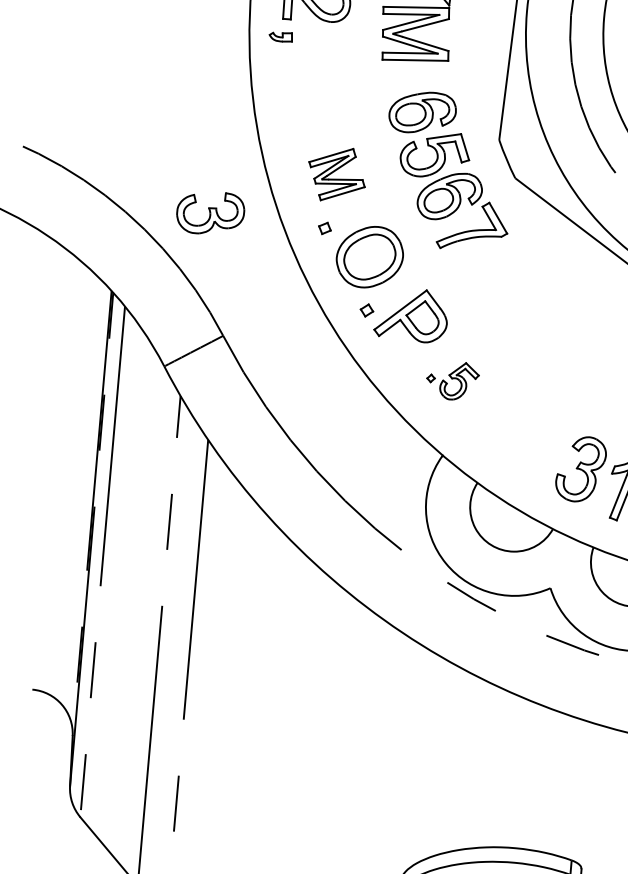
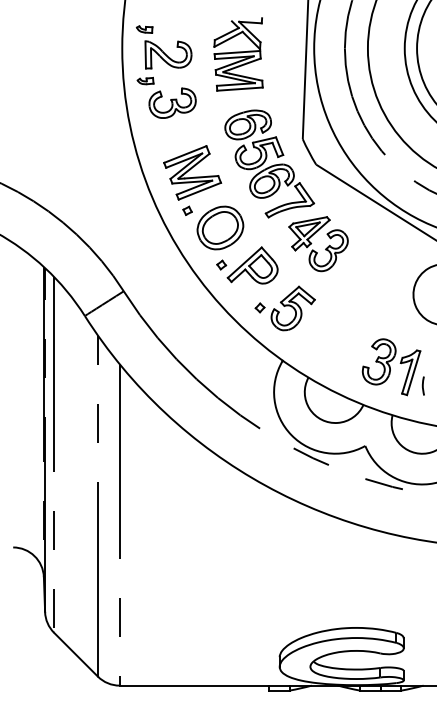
part: (336, 173) -> (192, 172), size x1.43
part: (210, 212) -> (172, 102), moved
part: (500, 290) -> (312, 243), added
part: (451, 380) -> (284, 308), size x1.67

